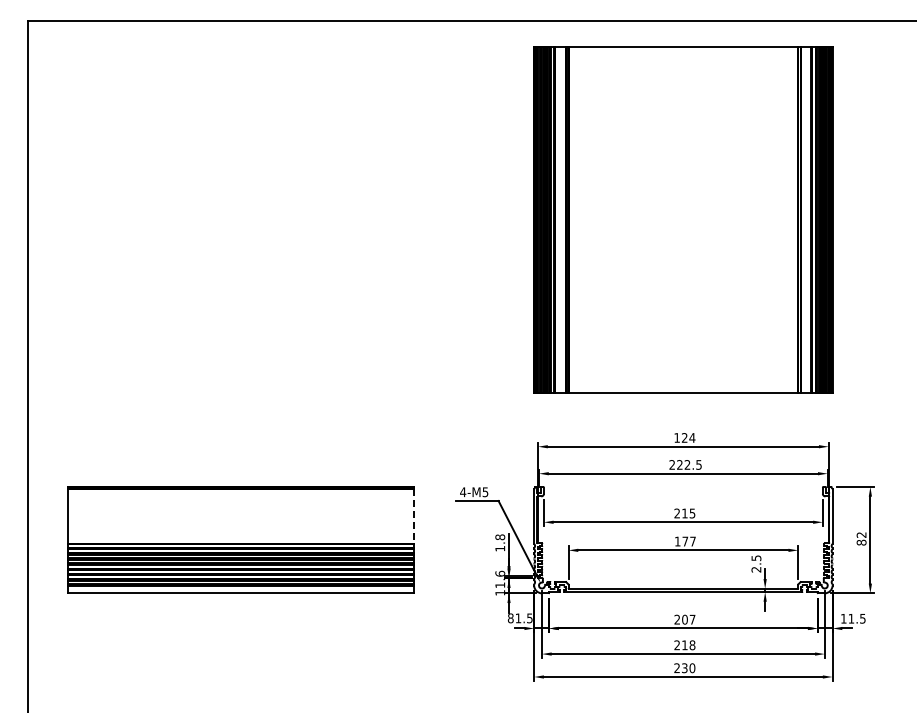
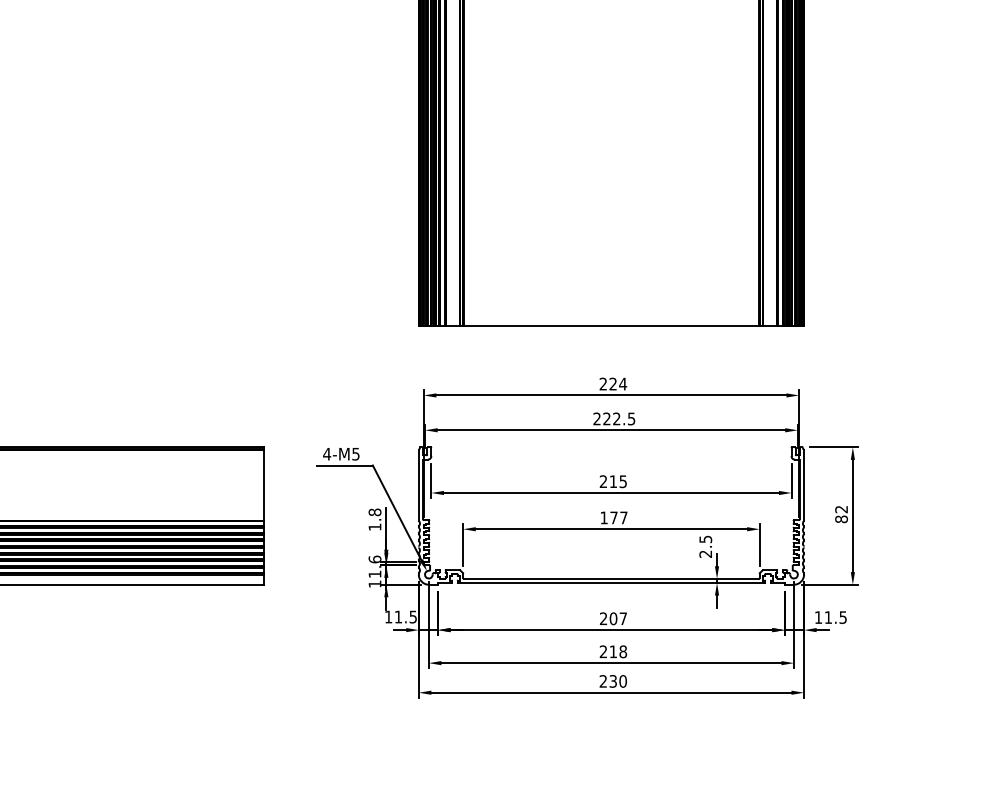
text: (676, 437) -> (602, 383), 124 -> 224
line: (414, 516) -> (264, 485), dashed -> solid
text: (510, 618) -> (388, 617), 81.5 -> 11.5

